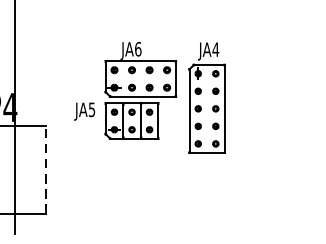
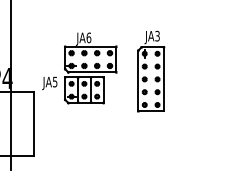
text: (215, 48) -> (157, 35), JA4 -> JA3
part: (125, 91) -> (79, 68), moved
line: (45, 169) -> (33, 123), dashed -> solid

